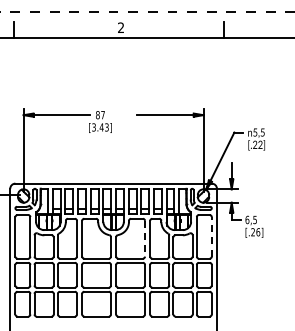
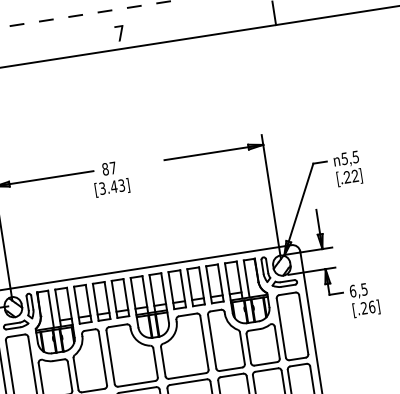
text: (120, 27) -> (119, 33), 2 -> 7
line: (211, 236) -> (303, 324), dashed -> solid
line: (145, 238) -> (205, 342), dashed -> solid

